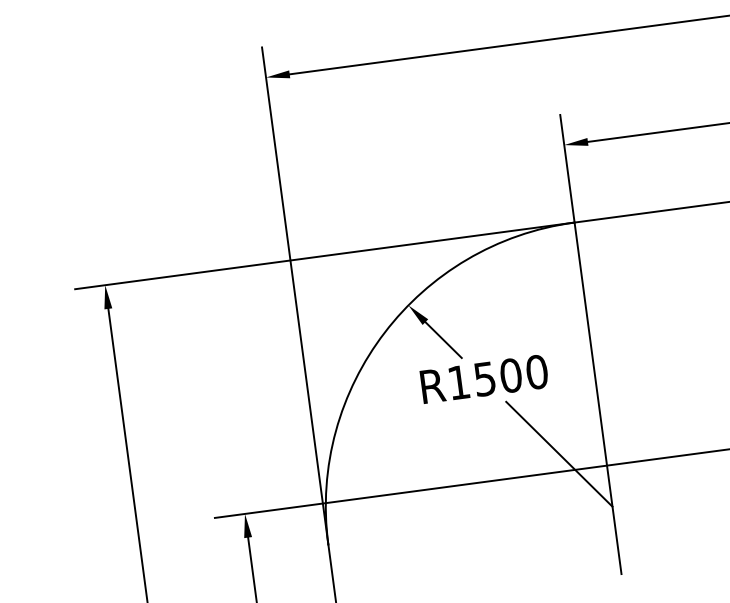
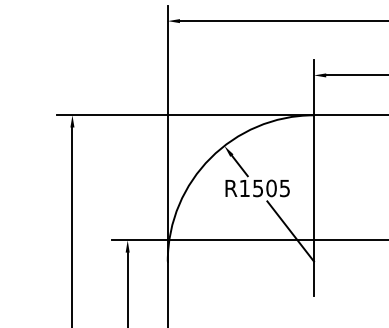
text: (536, 372) -> (284, 188), R1500 -> R1505

